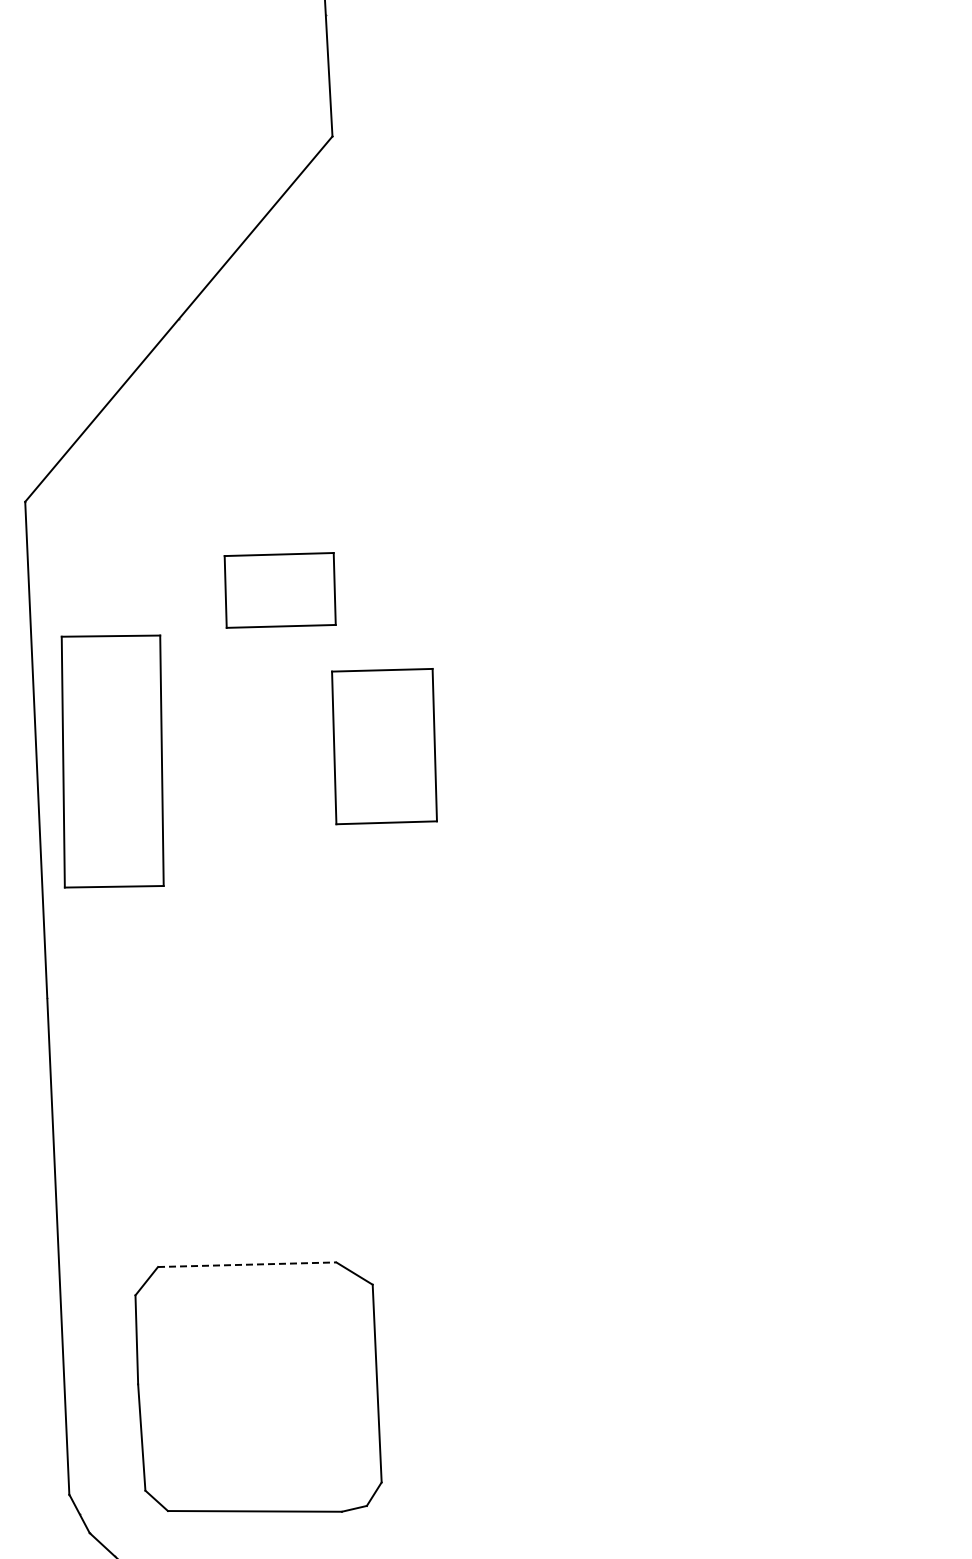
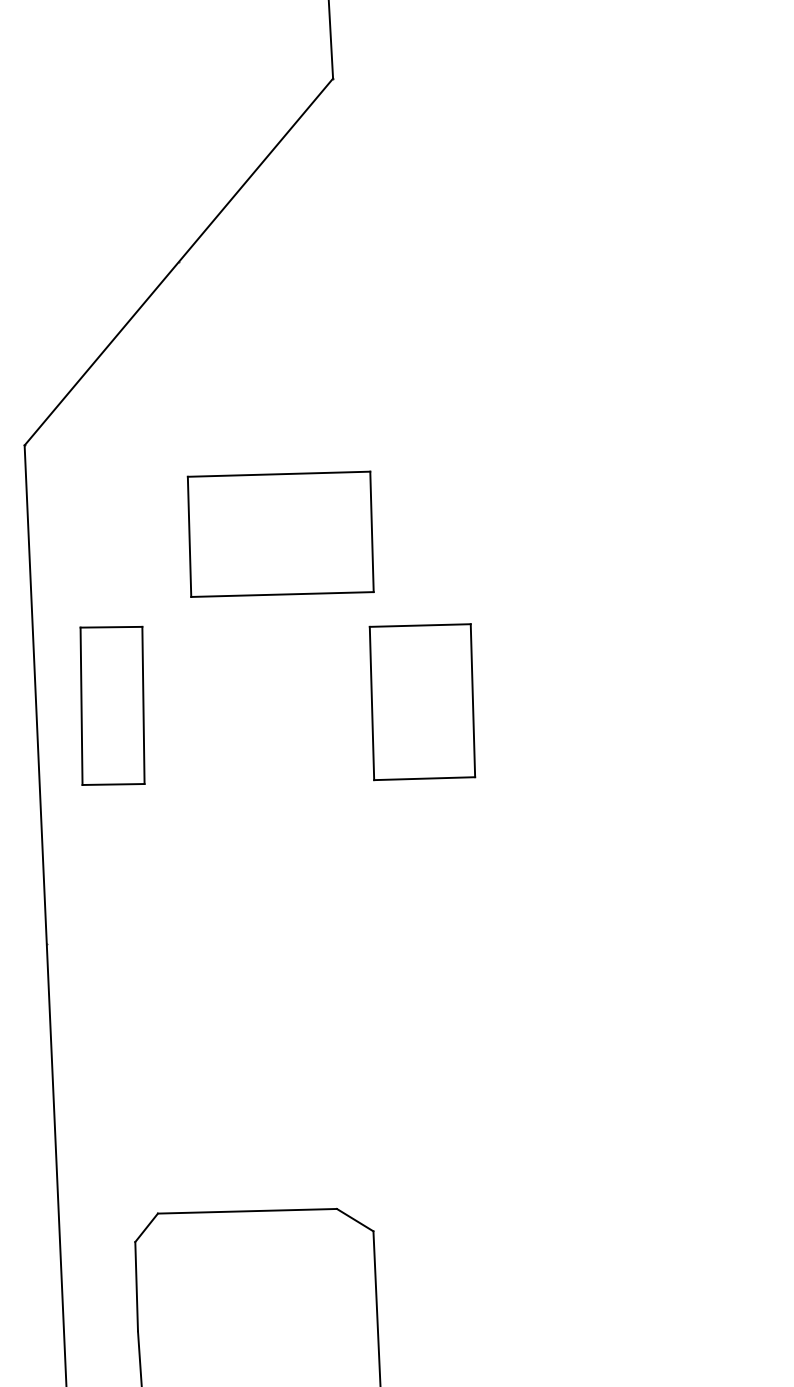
part: (279, 590) -> (279, 534), size x1.67
part: (384, 746) -> (422, 702), moved
part: (112, 760) -> (112, 705), size x0.62
line: (247, 1264) -> (247, 1211), dashed -> solid

